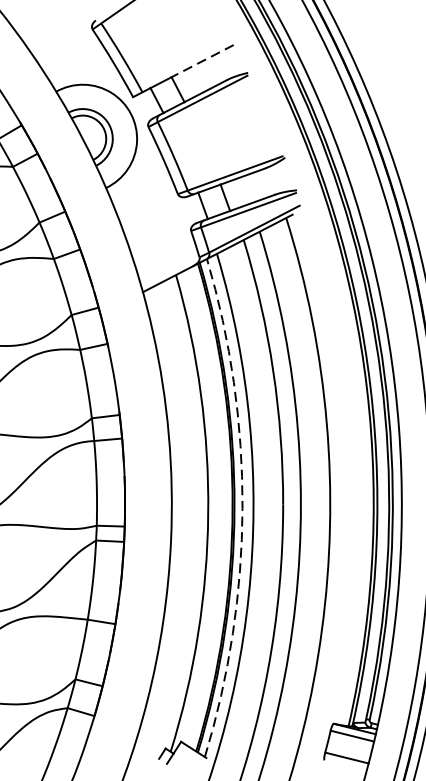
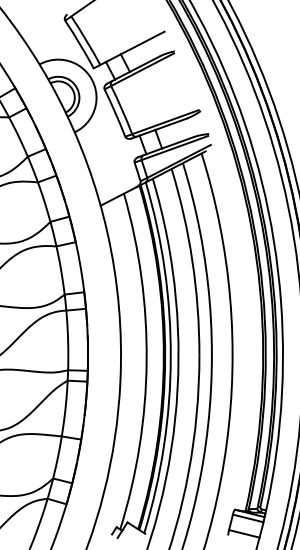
line: (202, 61) -> (142, 43), dashed -> solid
arc: (242, 507) -> (170, 357), dashed -> solid

